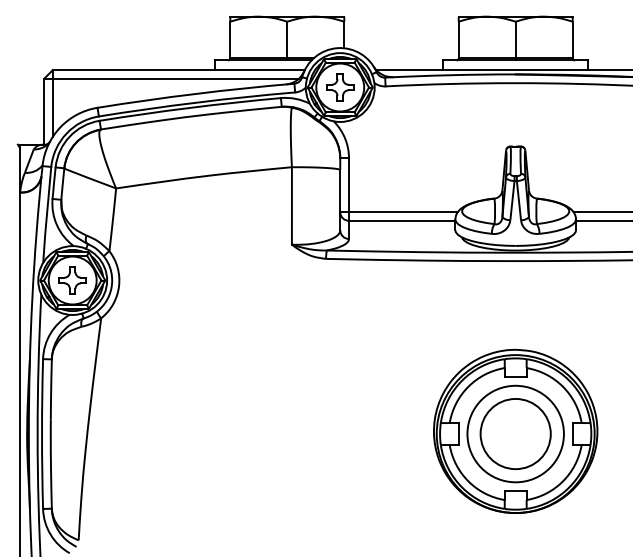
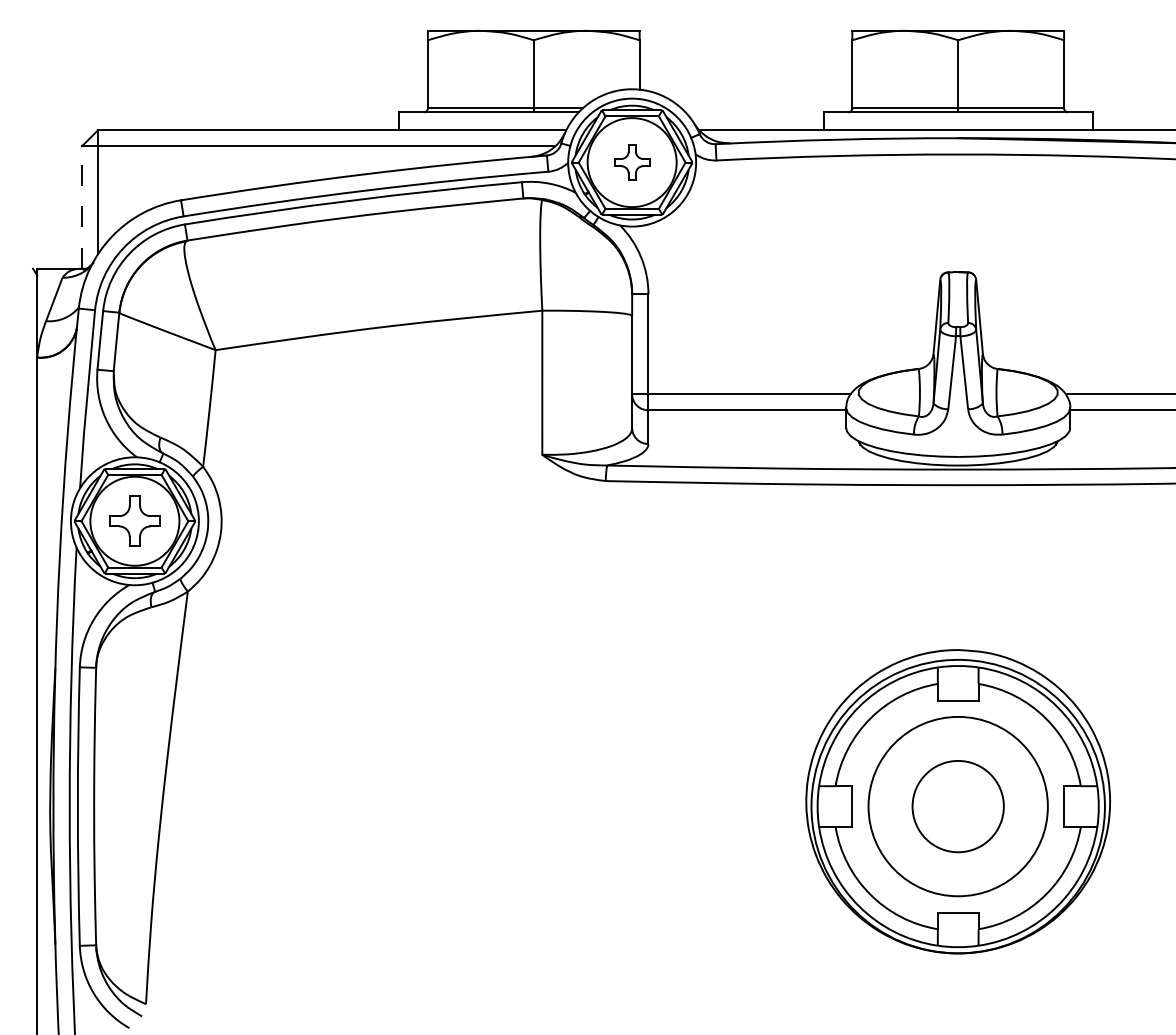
part: (340, 87) -> (632, 162), size x0.7
line: (44, 111) -> (82, 207), solid -> dashed
circle: (515, 433) -> (957, 805), size x0.7

